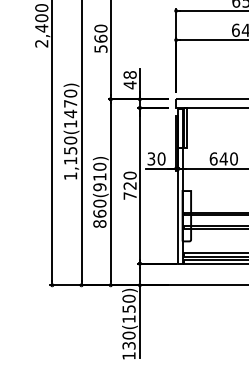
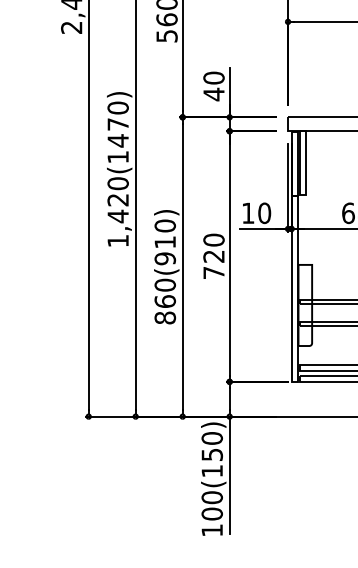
text: (129, 74) -> (212, 77), 48 -> 40
text: (70, 156) -> (117, 209), 1,150(1470) -> 1,420(1470)
text: (151, 158) -> (248, 212), 30 -> 10
text: (128, 345) -> (211, 513), 130(150) -> 100(150)

